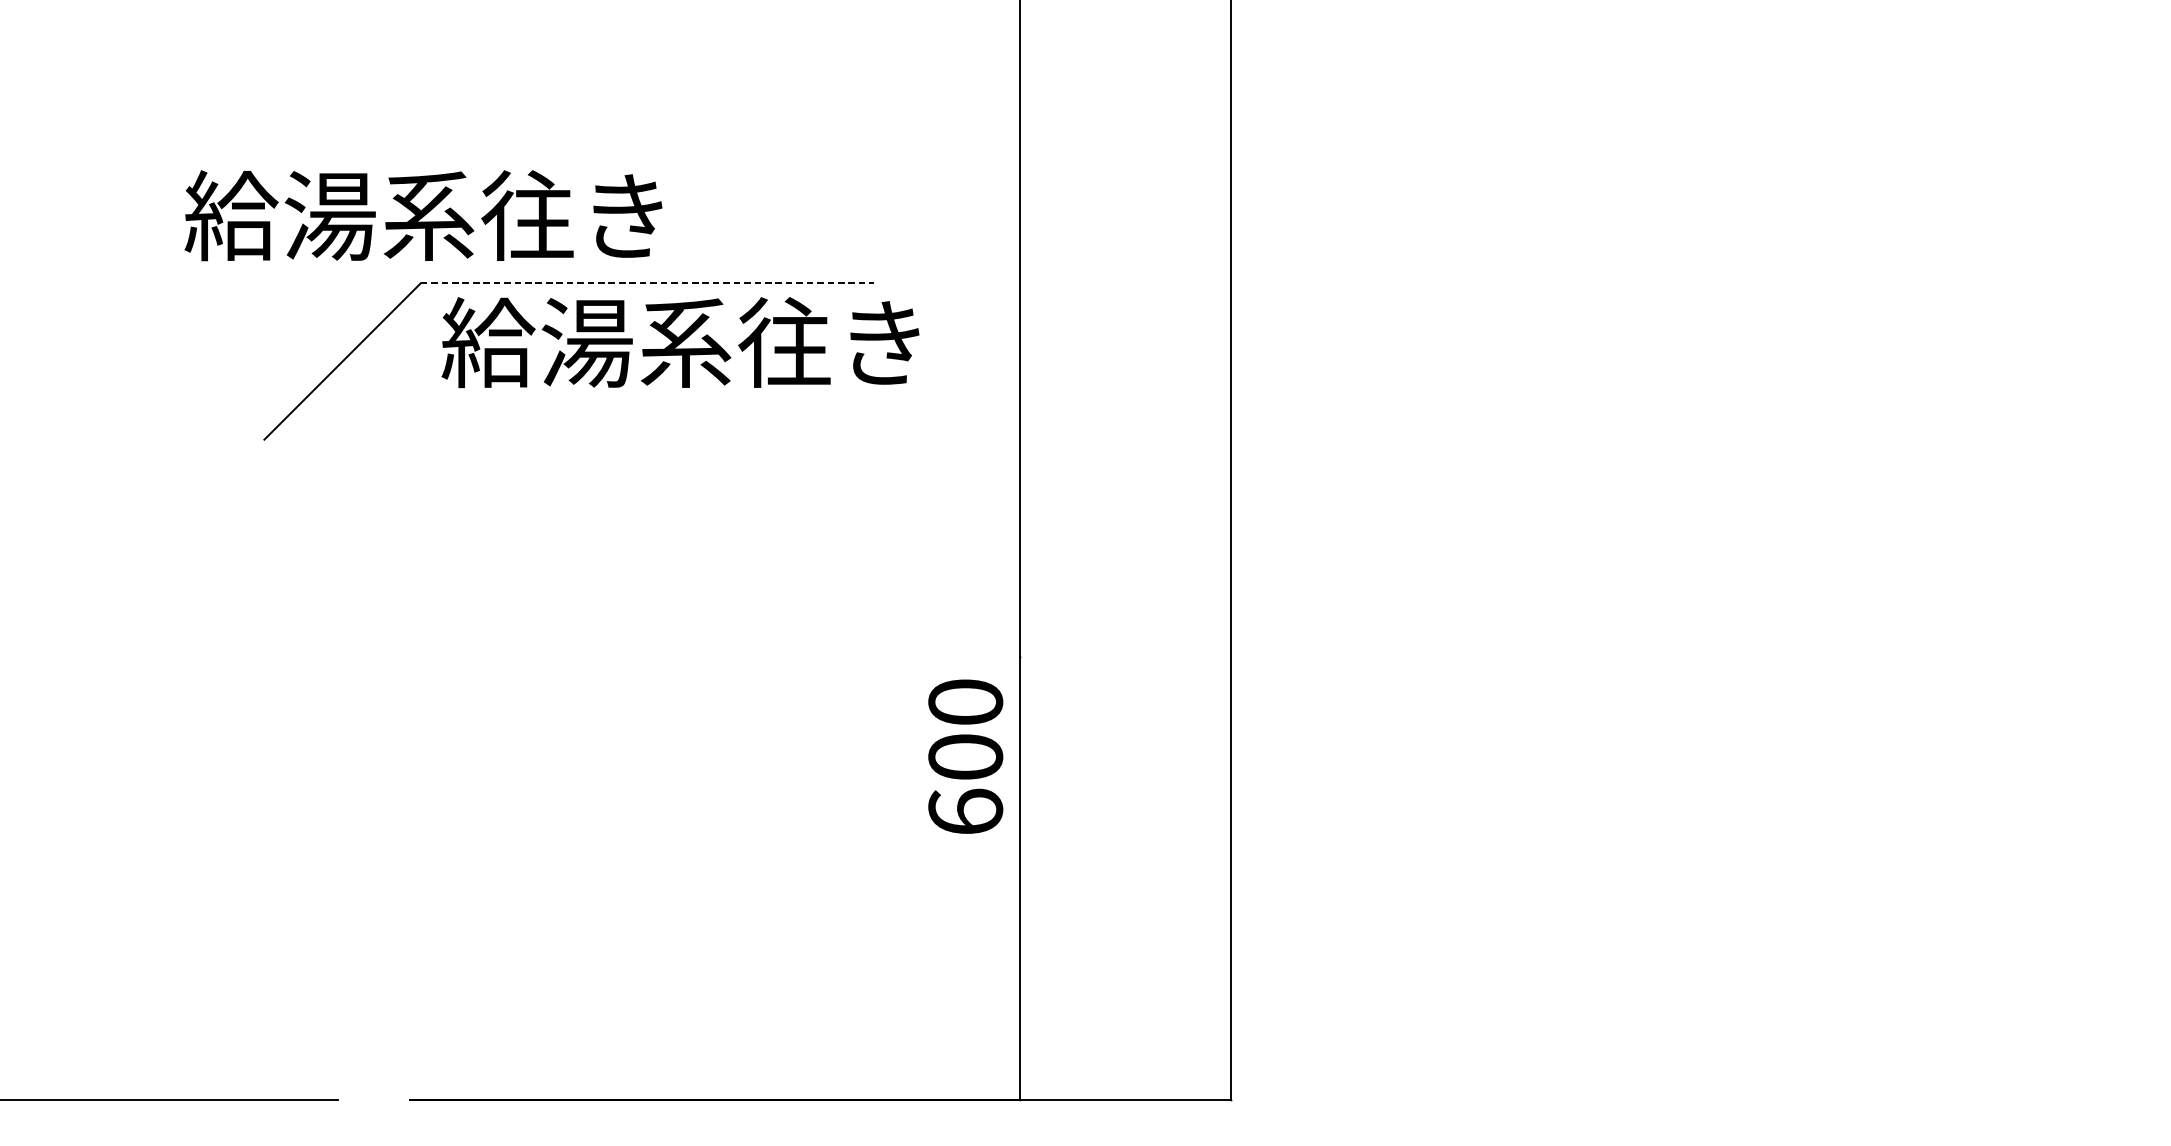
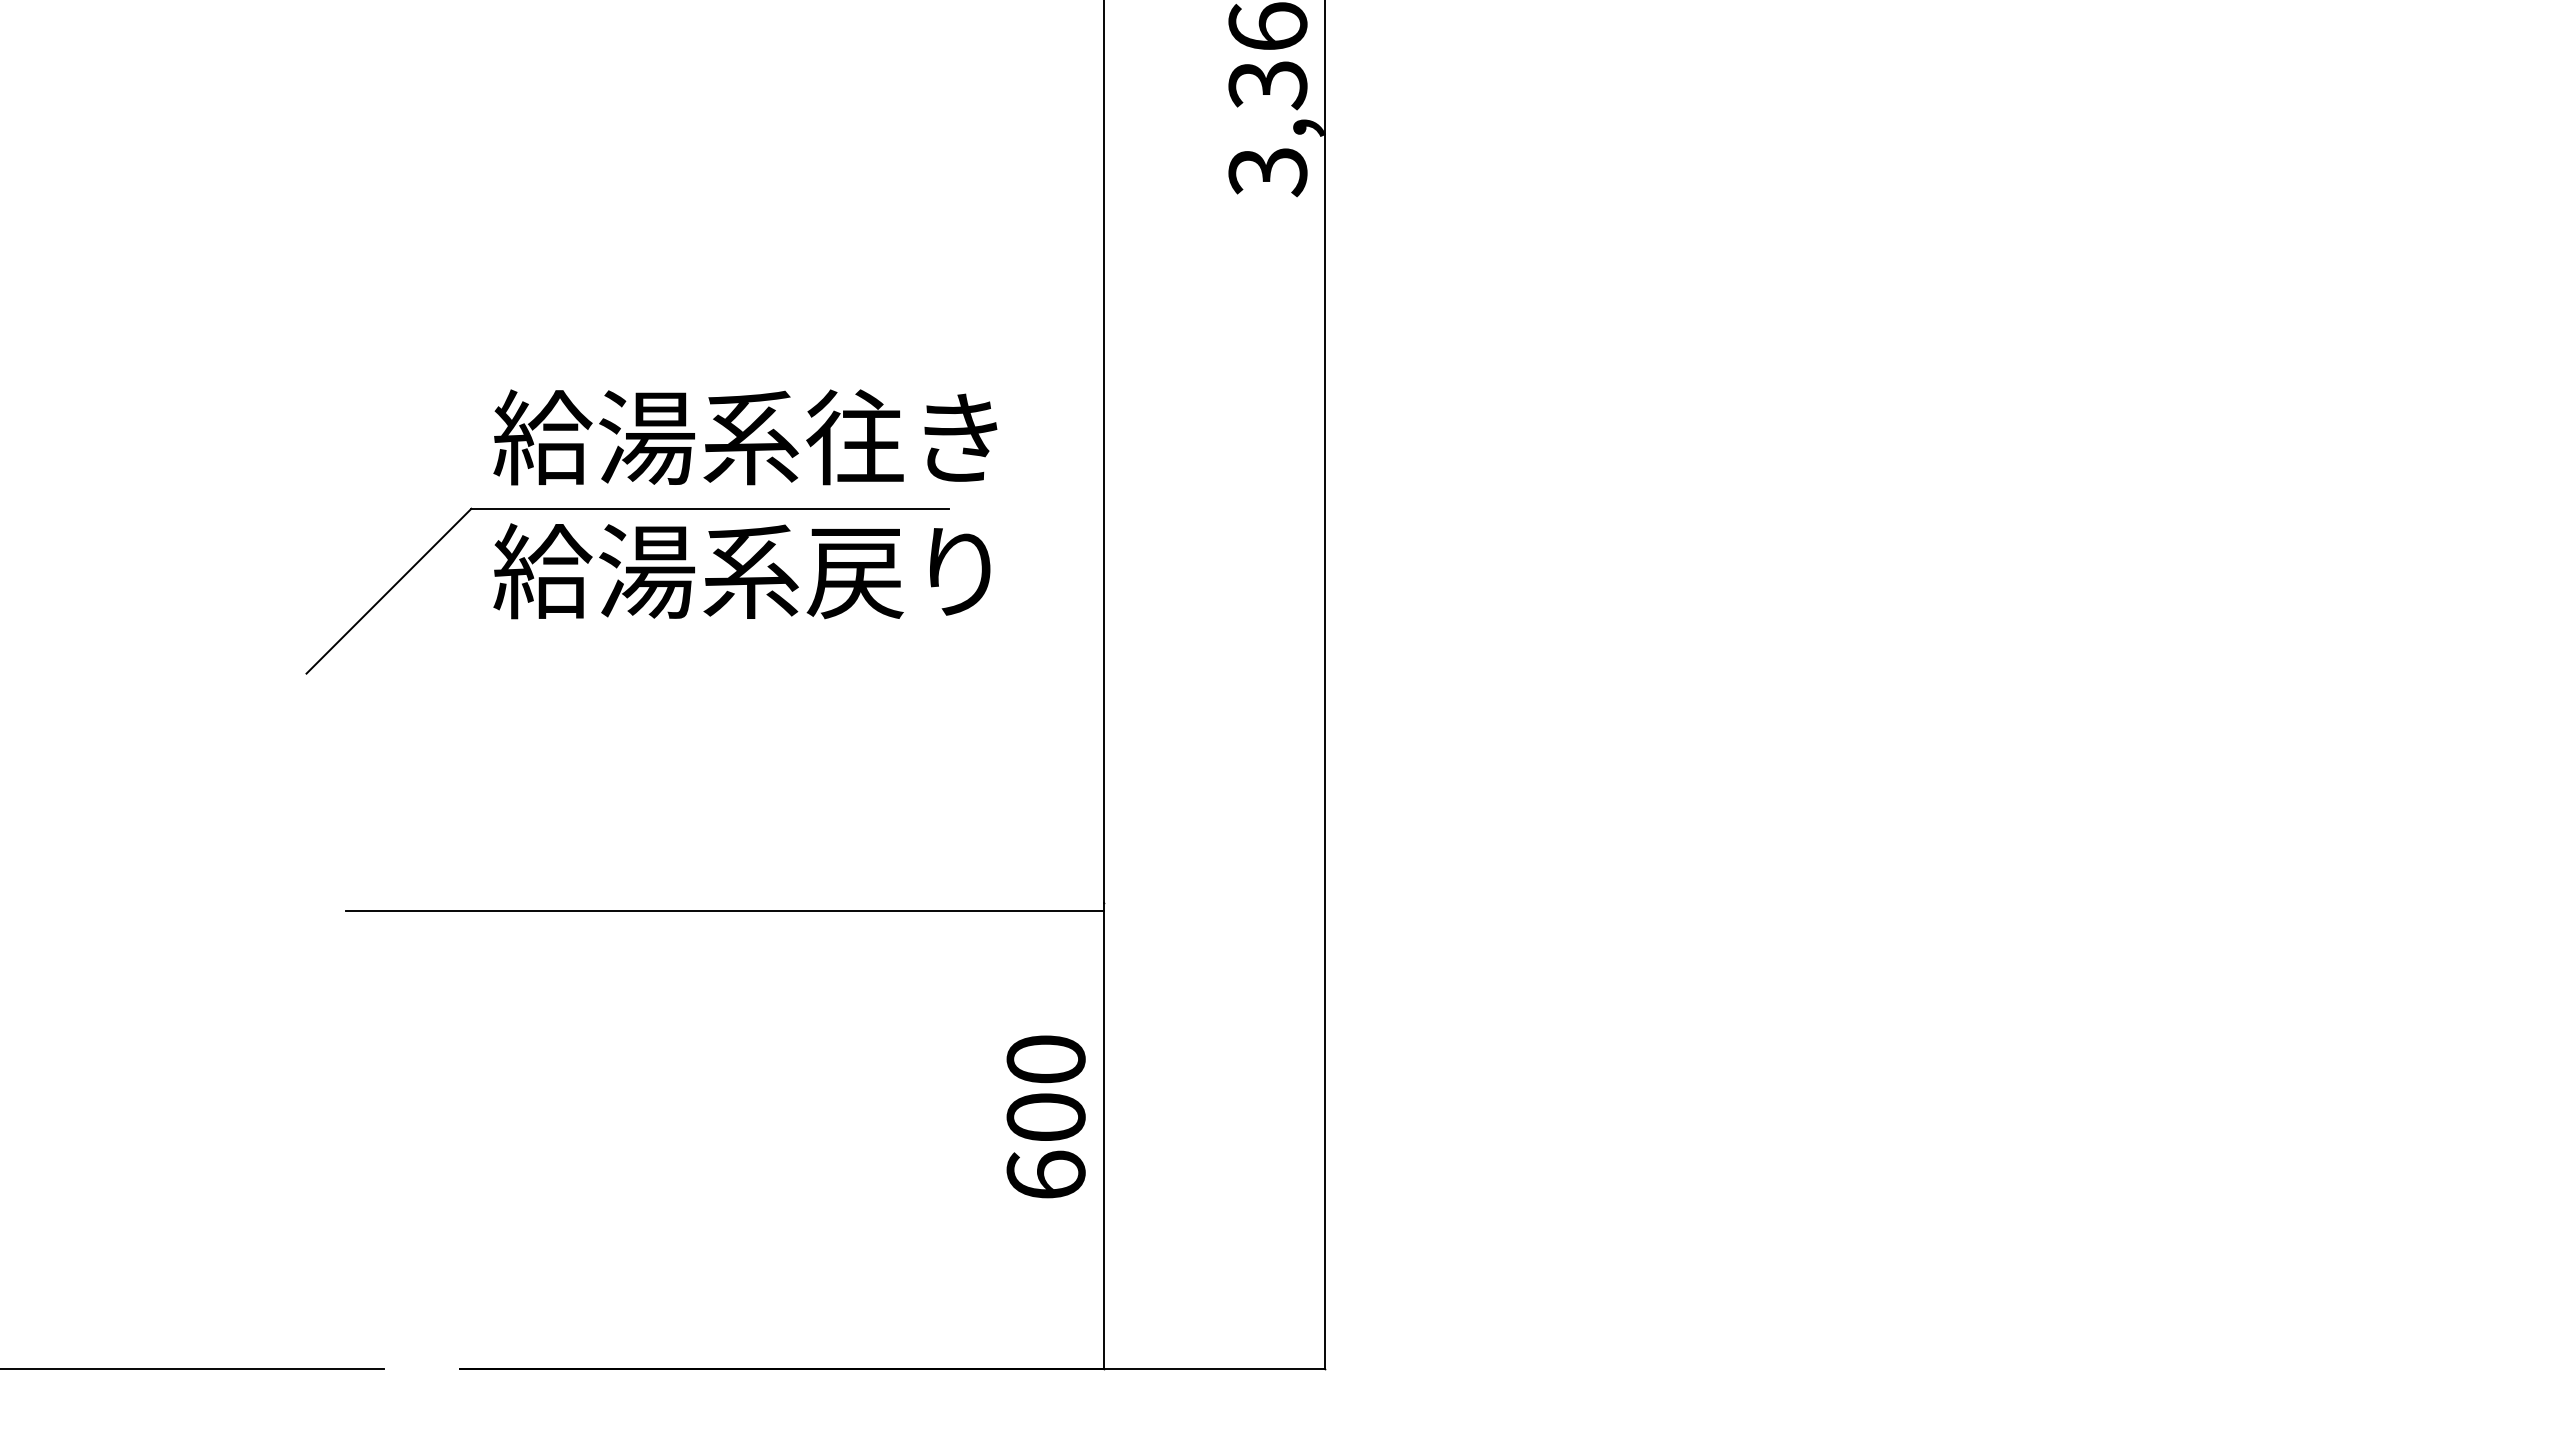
text: (423, 215) -> (745, 437), moved
line: (647, 283) -> (710, 508), dashed -> solid
text: (828, 342) -> (901, 571), 給湯系往き -> 給湯系戻り
line: (660, 664) -> (724, 910), added
text: (965, 756) -> (1045, 1116), moved

